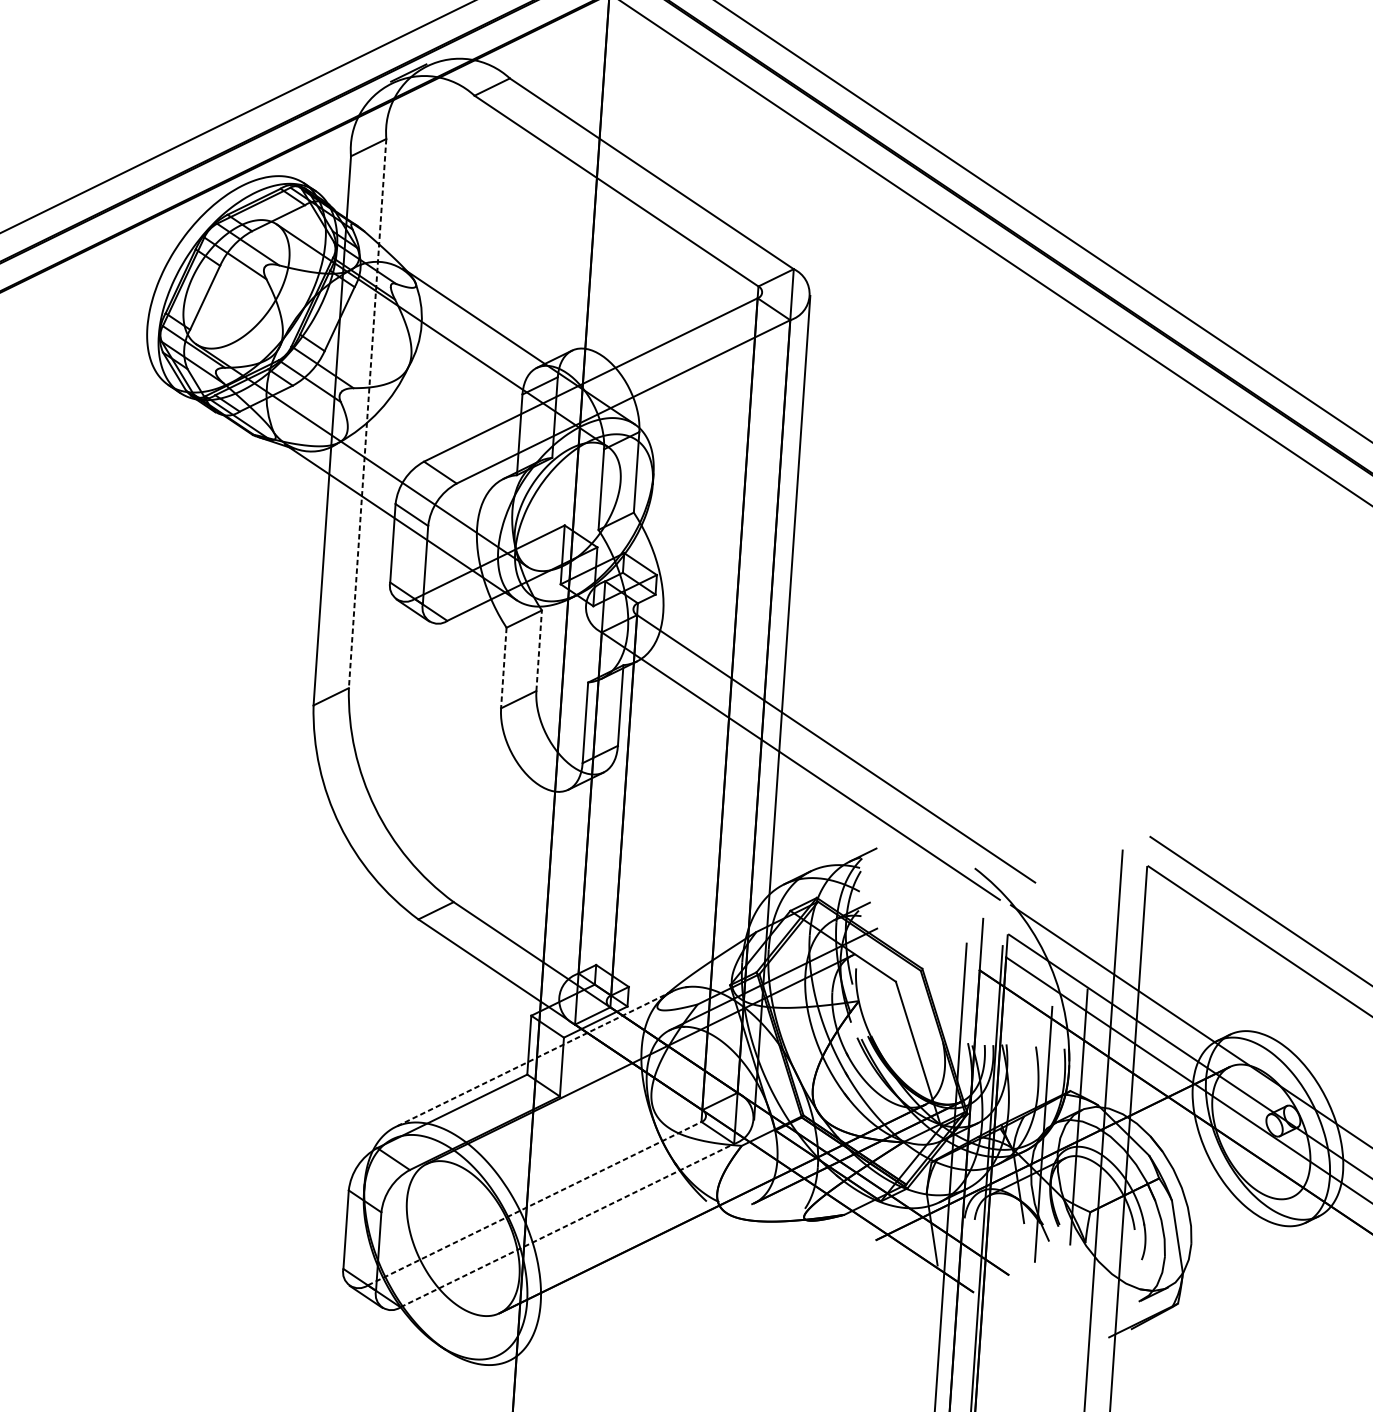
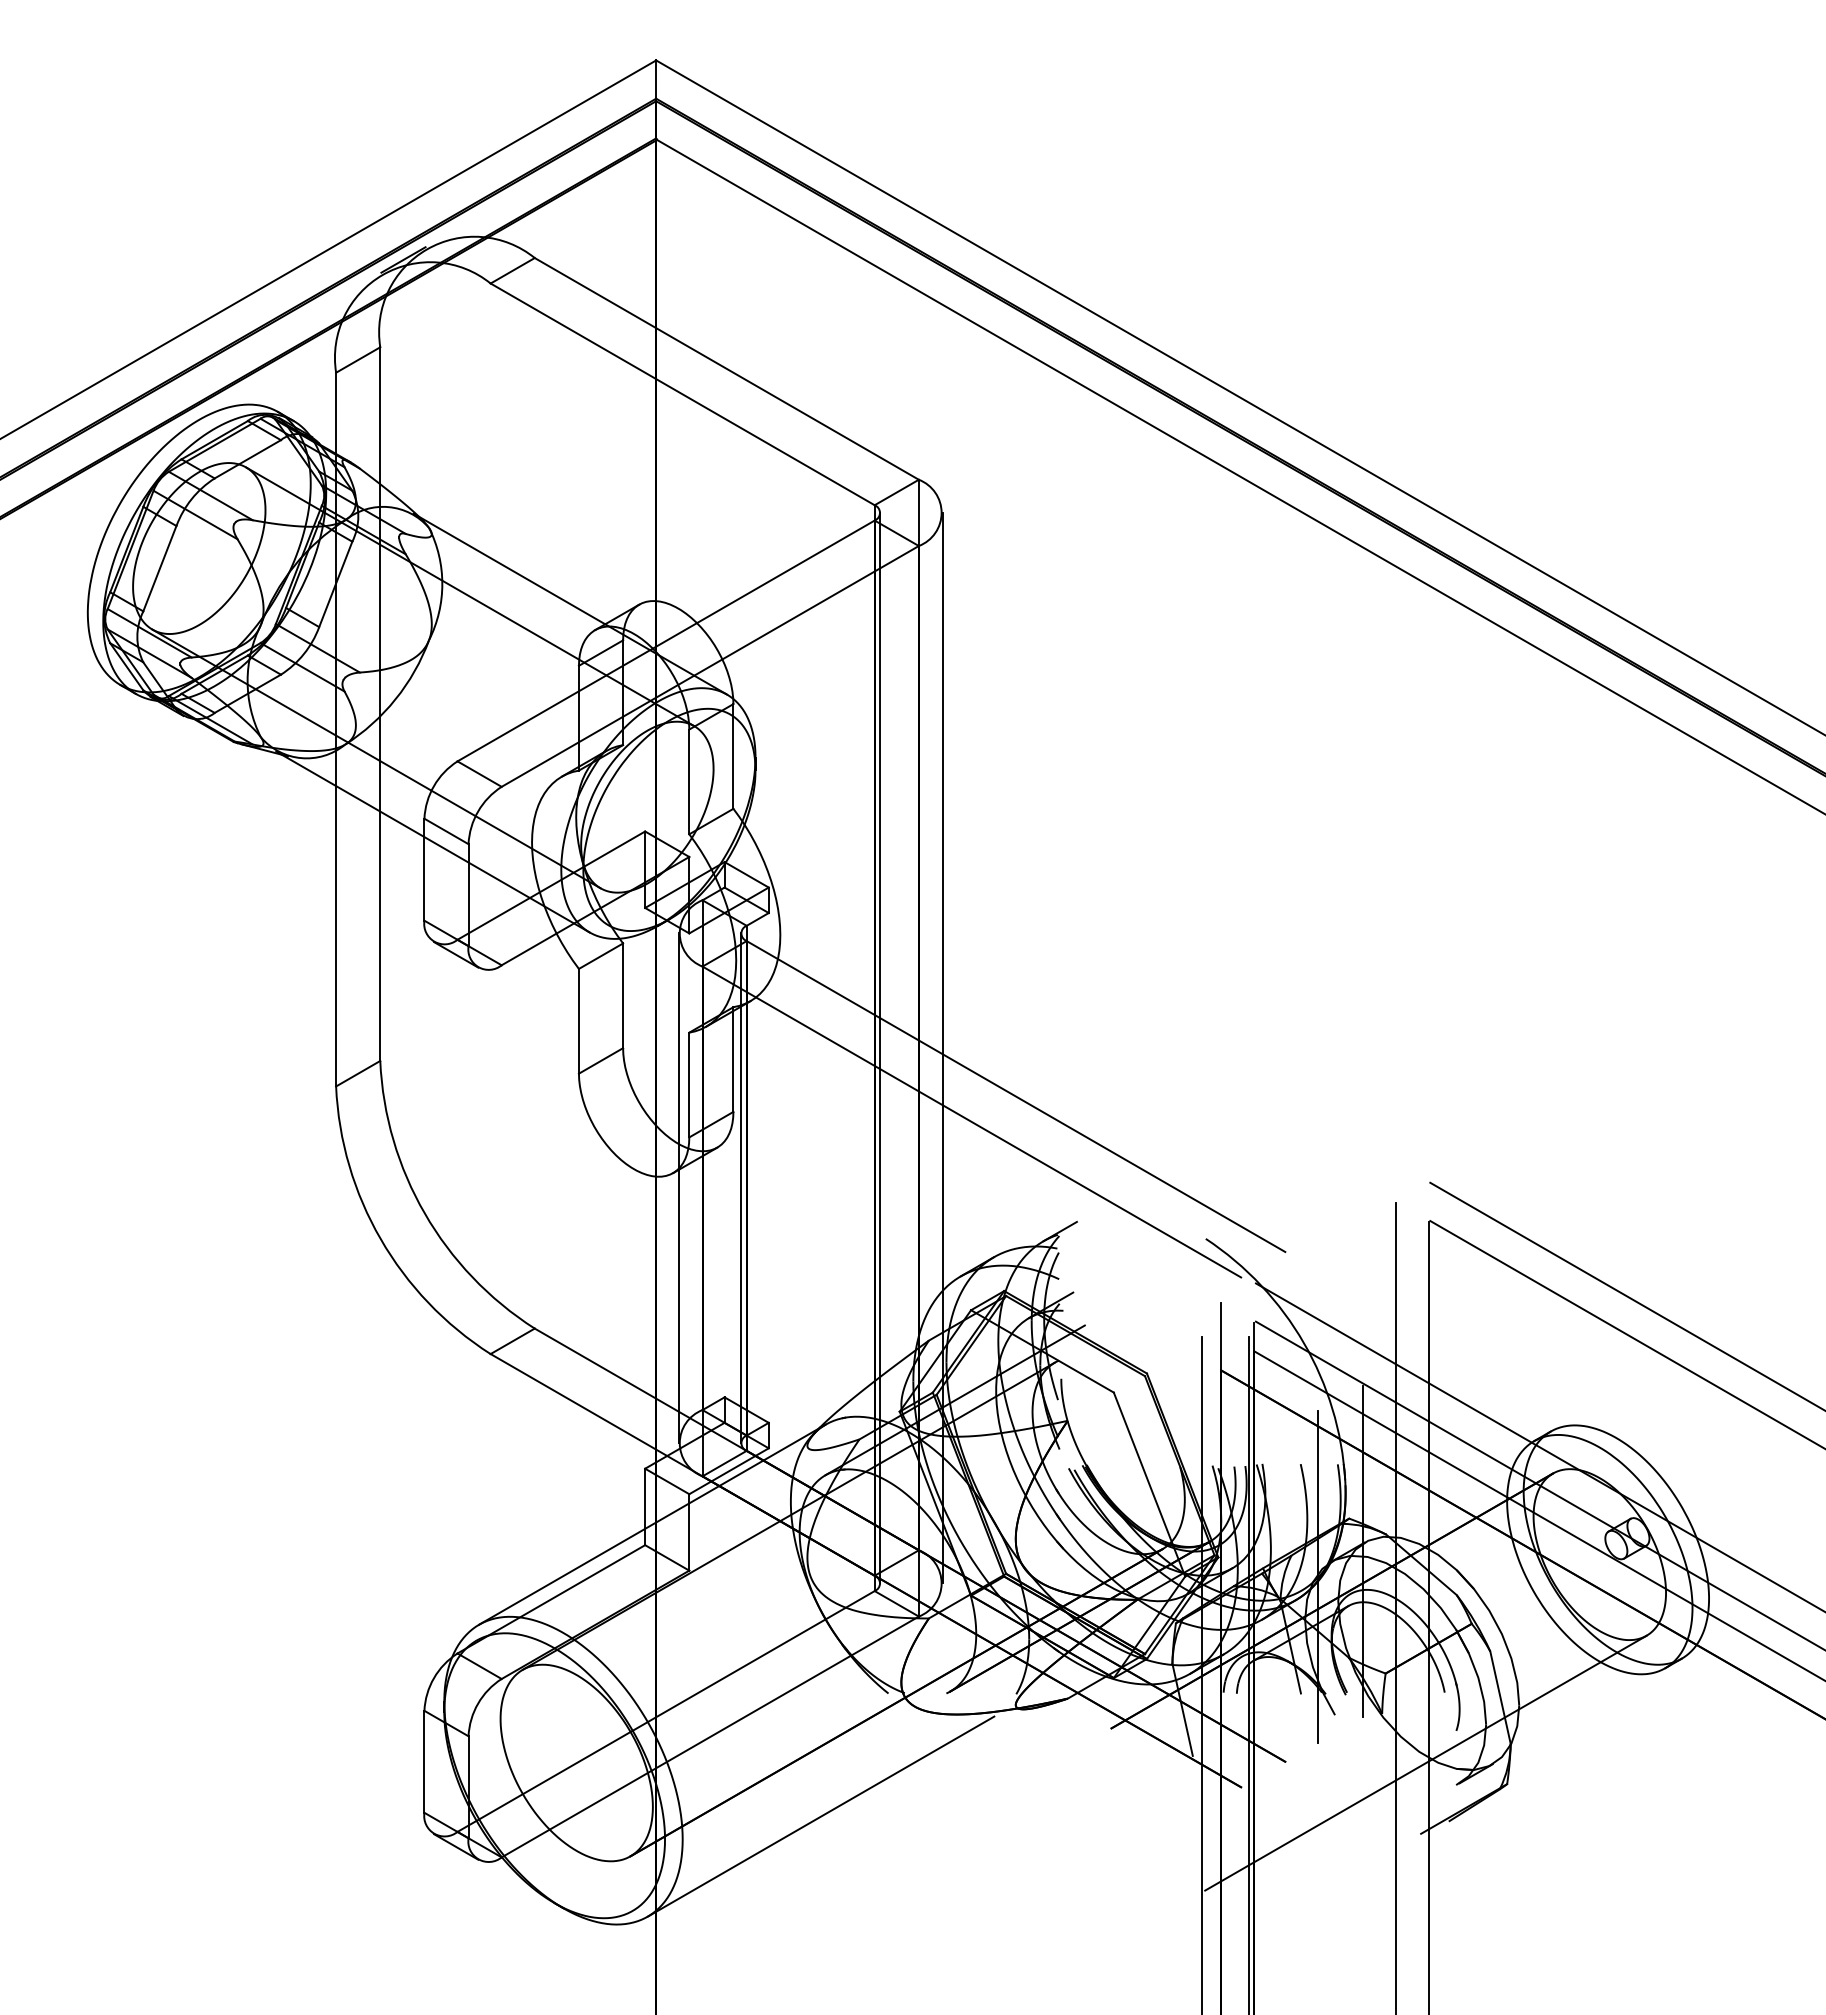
line: (367, 413) -> (380, 704), dashed -> solid
line: (539, 650) -> (623, 995), dashed -> solid
line: (503, 668) -> (578, 1021), dashed -> solid
line: (734, 704) -> (880, 1047), added
line: (571, 801) -> (678, 1188), added
line: (620, 805) -> (741, 1188), added
line: (534, 1059) -> (652, 1524), dashed -> solid
line: (535, 1203) -> (666, 1711), dashed -> solid
line: (567, 1225) -> (710, 1736), dashed -> solid
line: (1116, 1282) -> (1425, 1762), added
line: (647, 1292) -> (820, 1816), added

